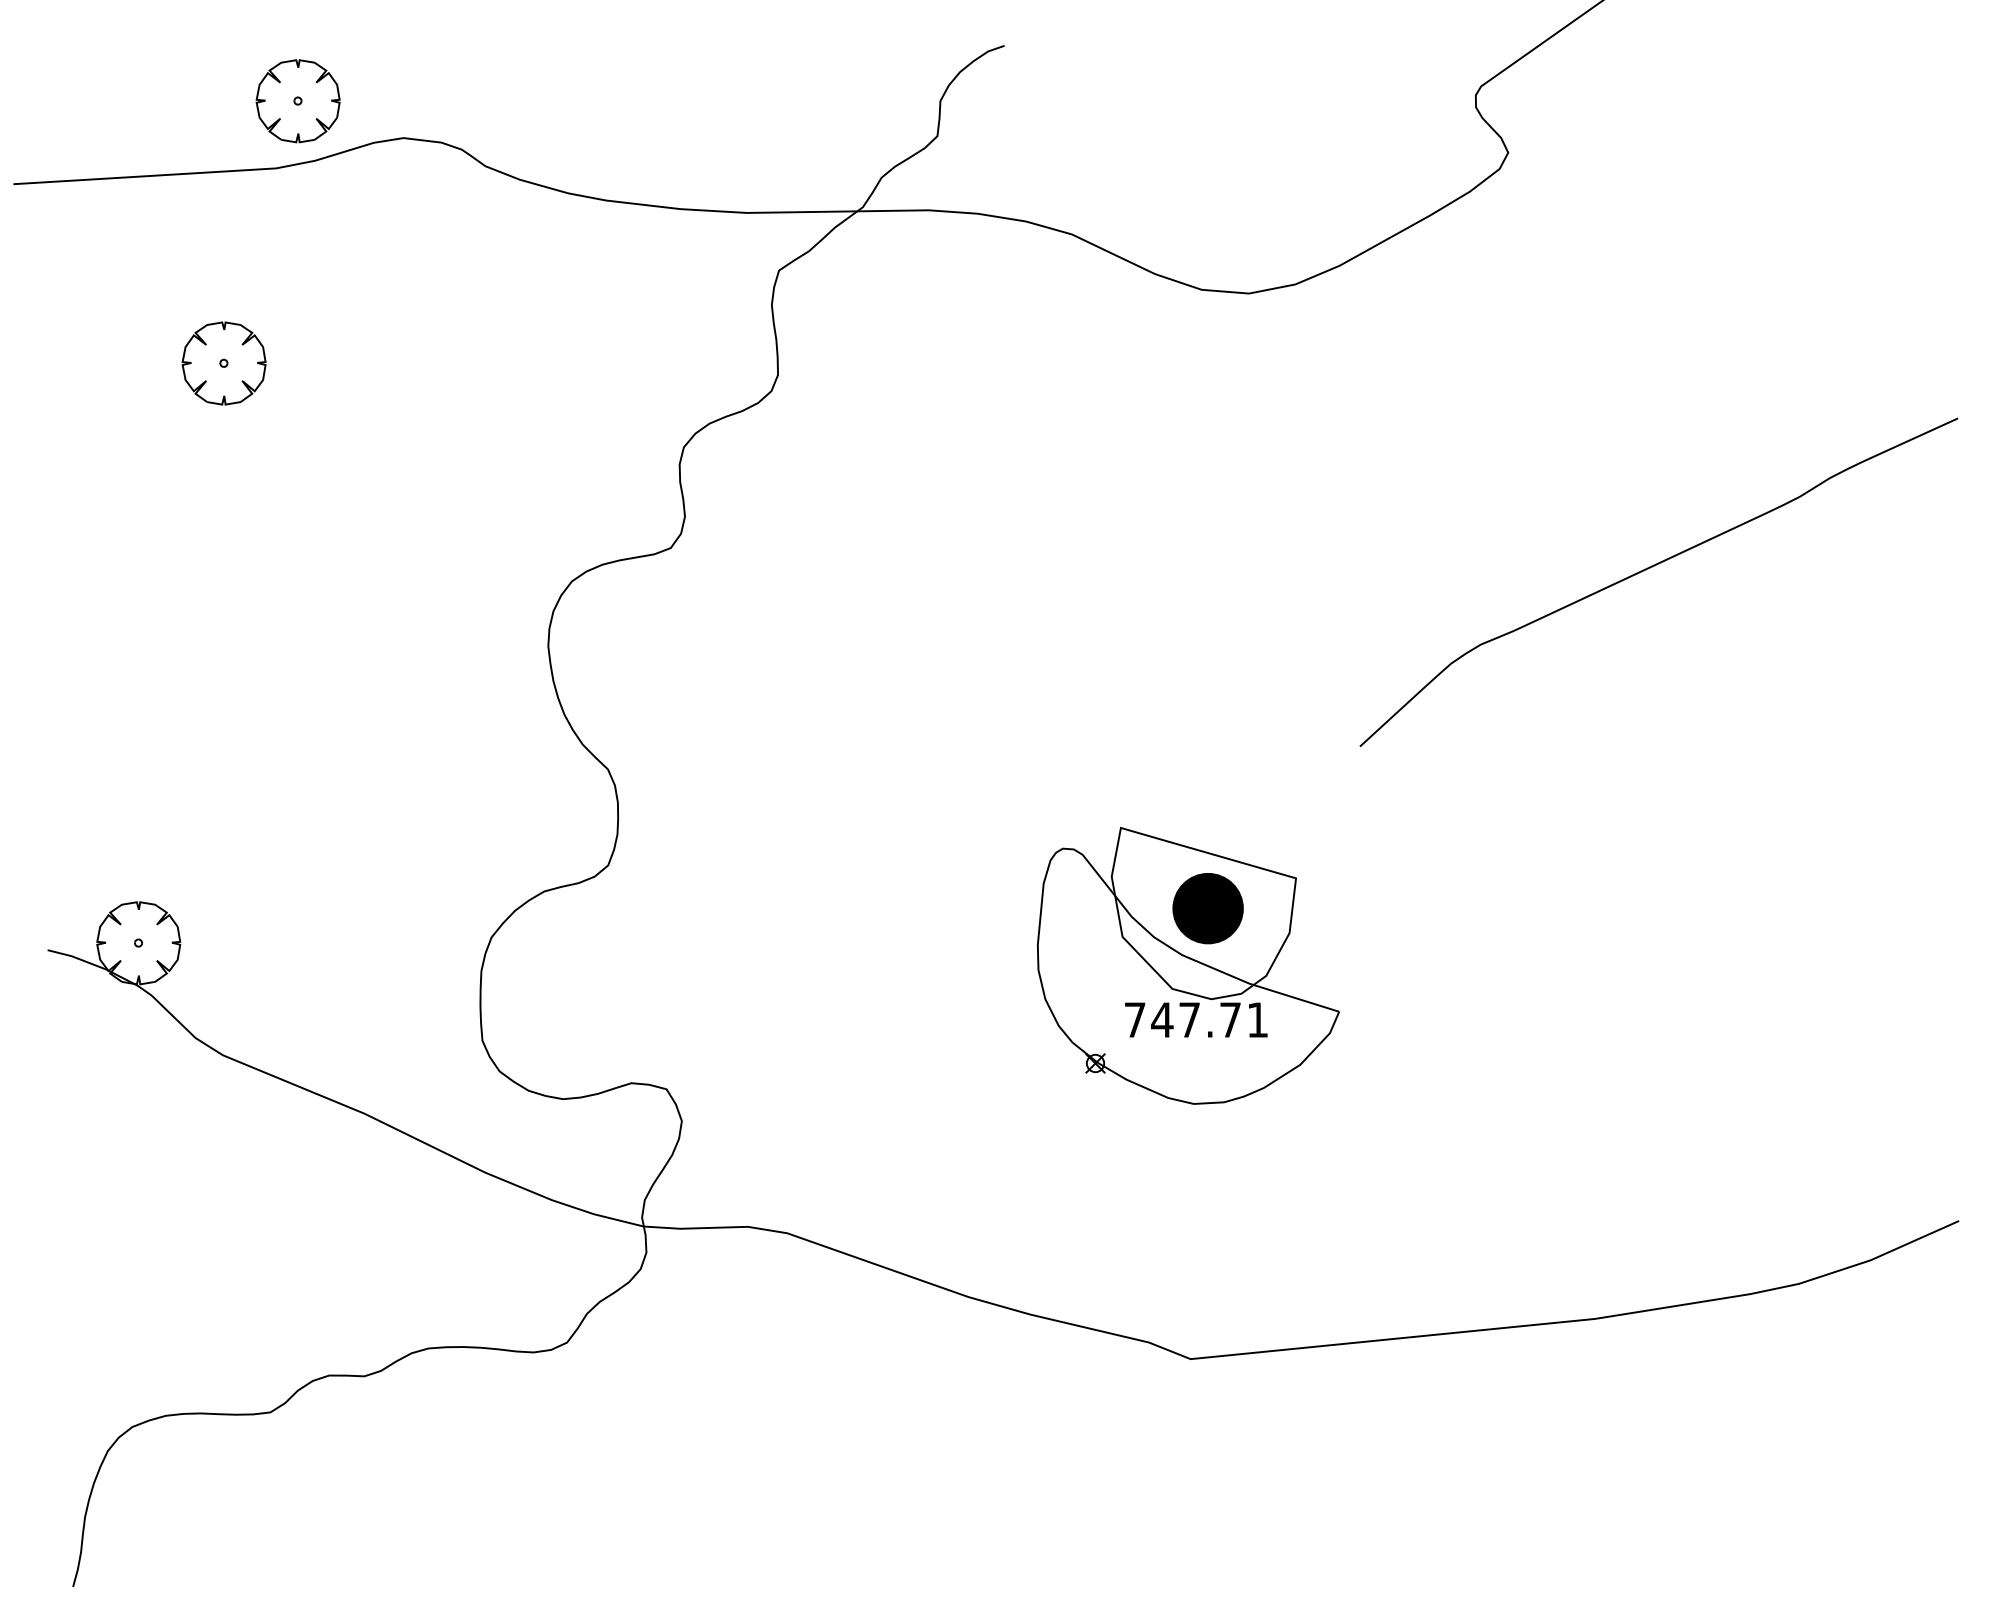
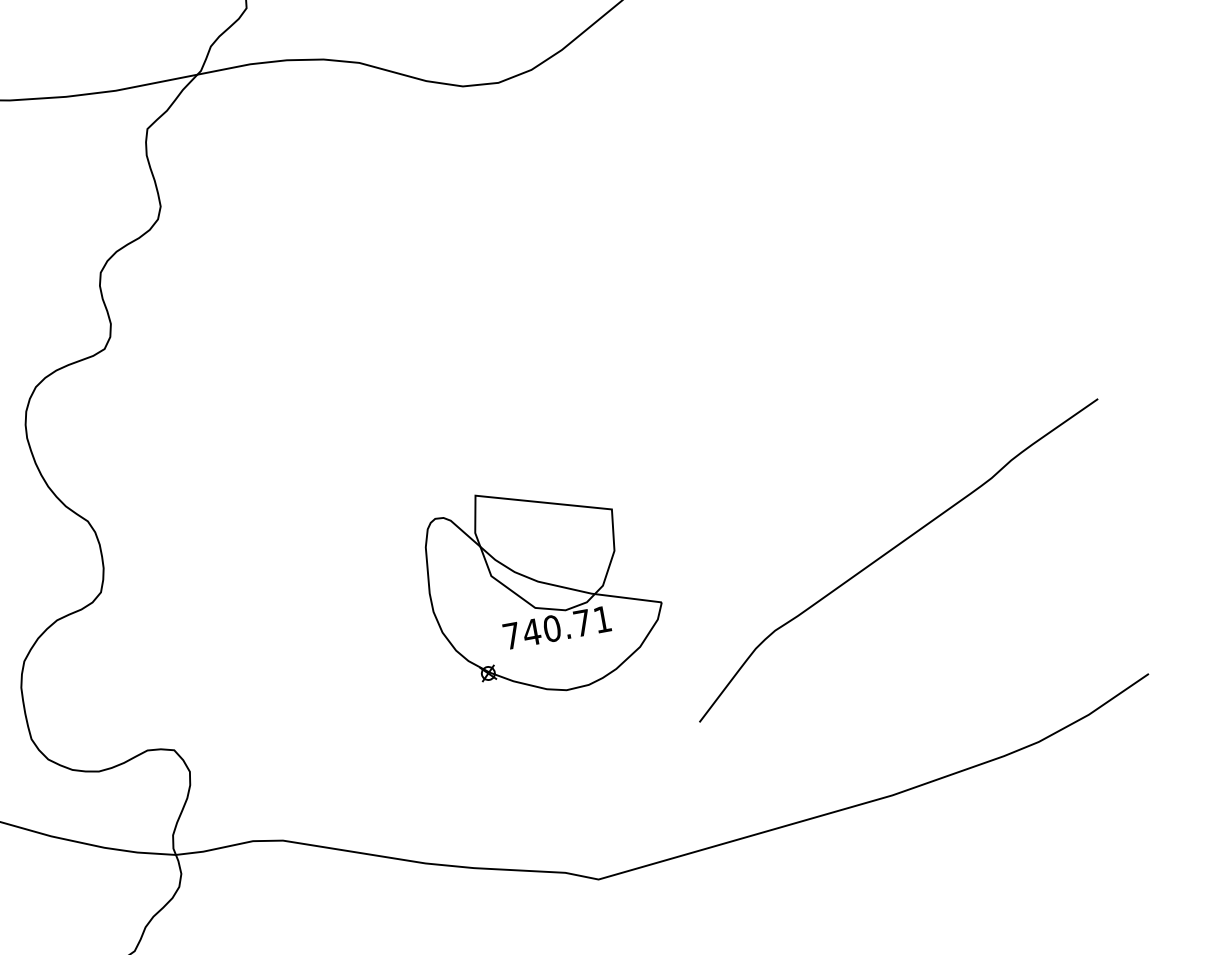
curve: (1652, 567) -> (891, 550), moved
part: (1207, 908) -> (550, 543), removed
text: (1189, 1019) -> (552, 628), 747.71 -> 740.71

